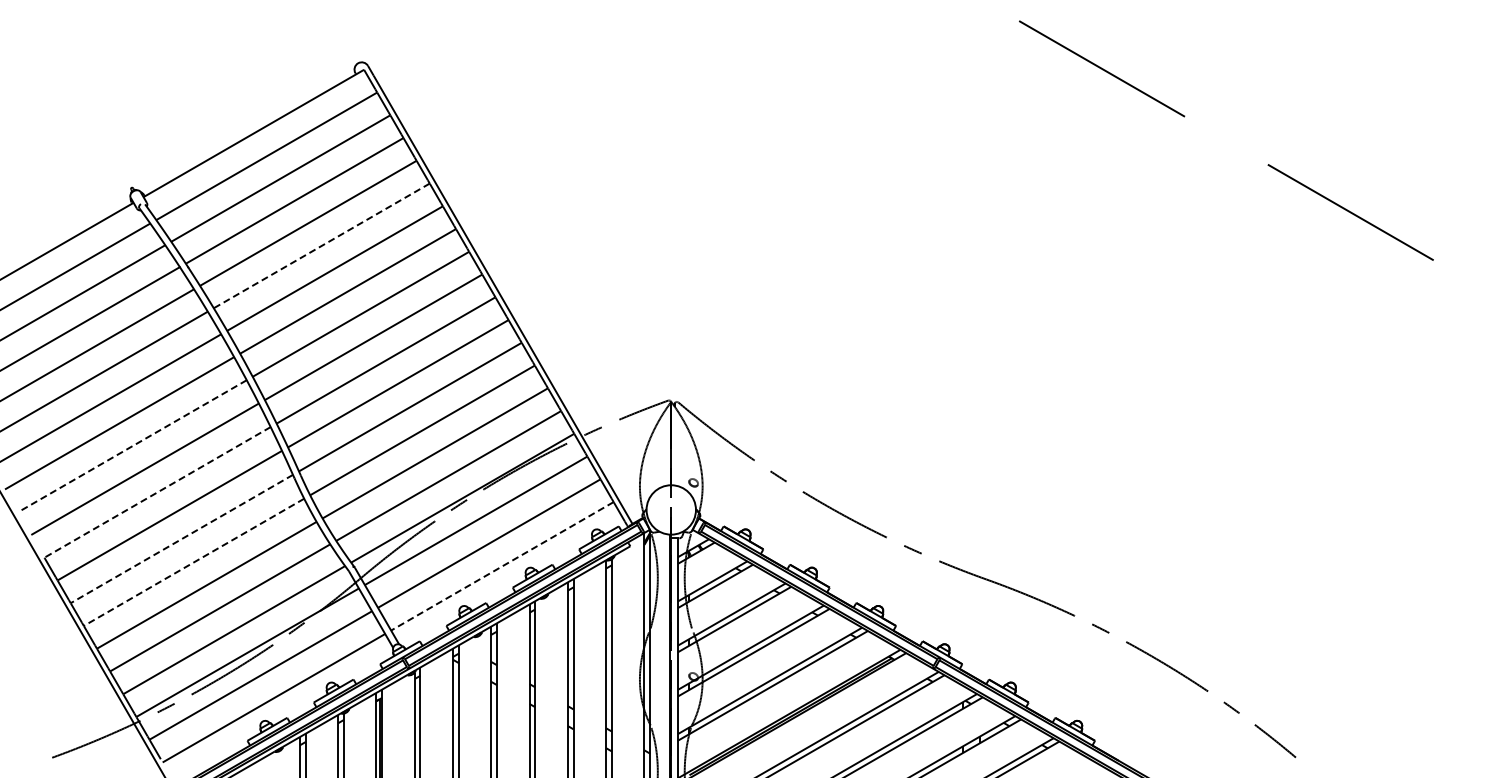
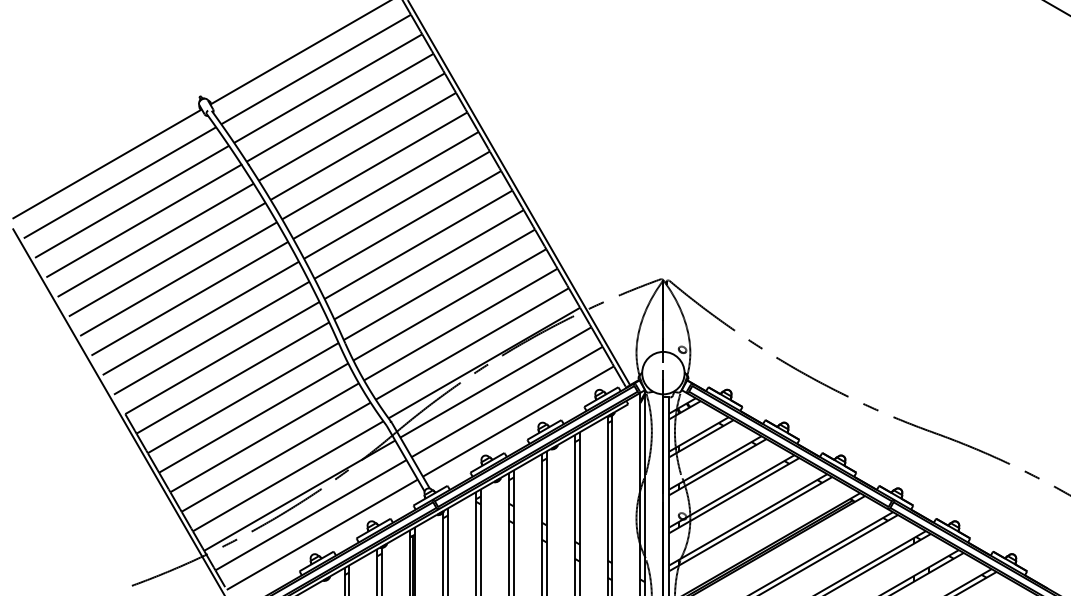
line: (321, 245) -> (363, 146), dashed -> solid
line: (132, 446) -> (200, 318), dashed -> solid
line: (157, 492) -> (222, 358), dashed -> solid
line: (181, 539) -> (242, 398), dashed -> solid
line: (193, 562) -> (253, 418), dashed -> solid
line: (501, 566) -> (517, 421), dashed -> solid

